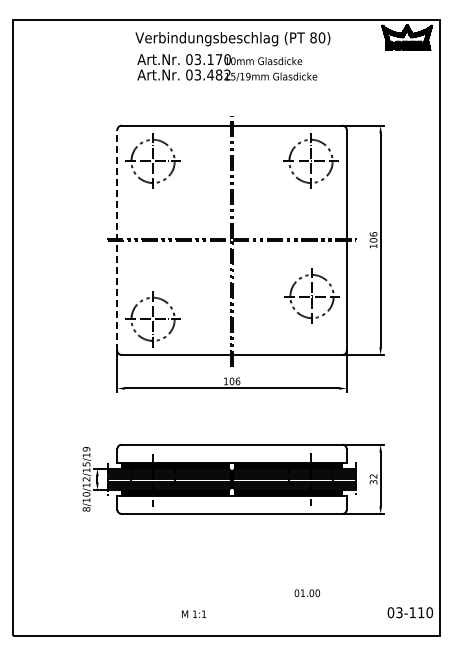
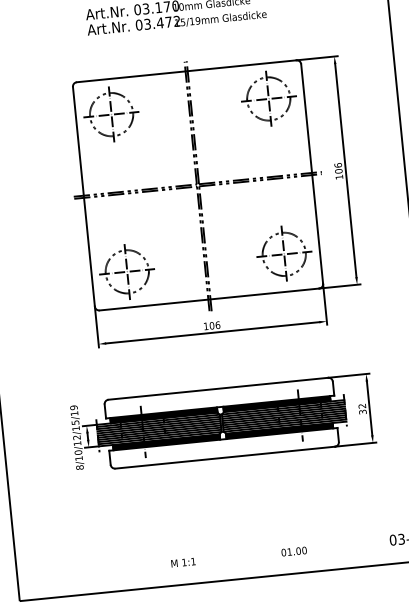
text: (218, 74) -> (168, 21), 03.482 -> 03.472
line: (117, 239) -> (83, 195), dashed -> solid
part: (311, 295) -> (283, 253), moved
text: (306, 593) -> (293, 551), moved
text: (194, 613) -> (183, 561), moved

